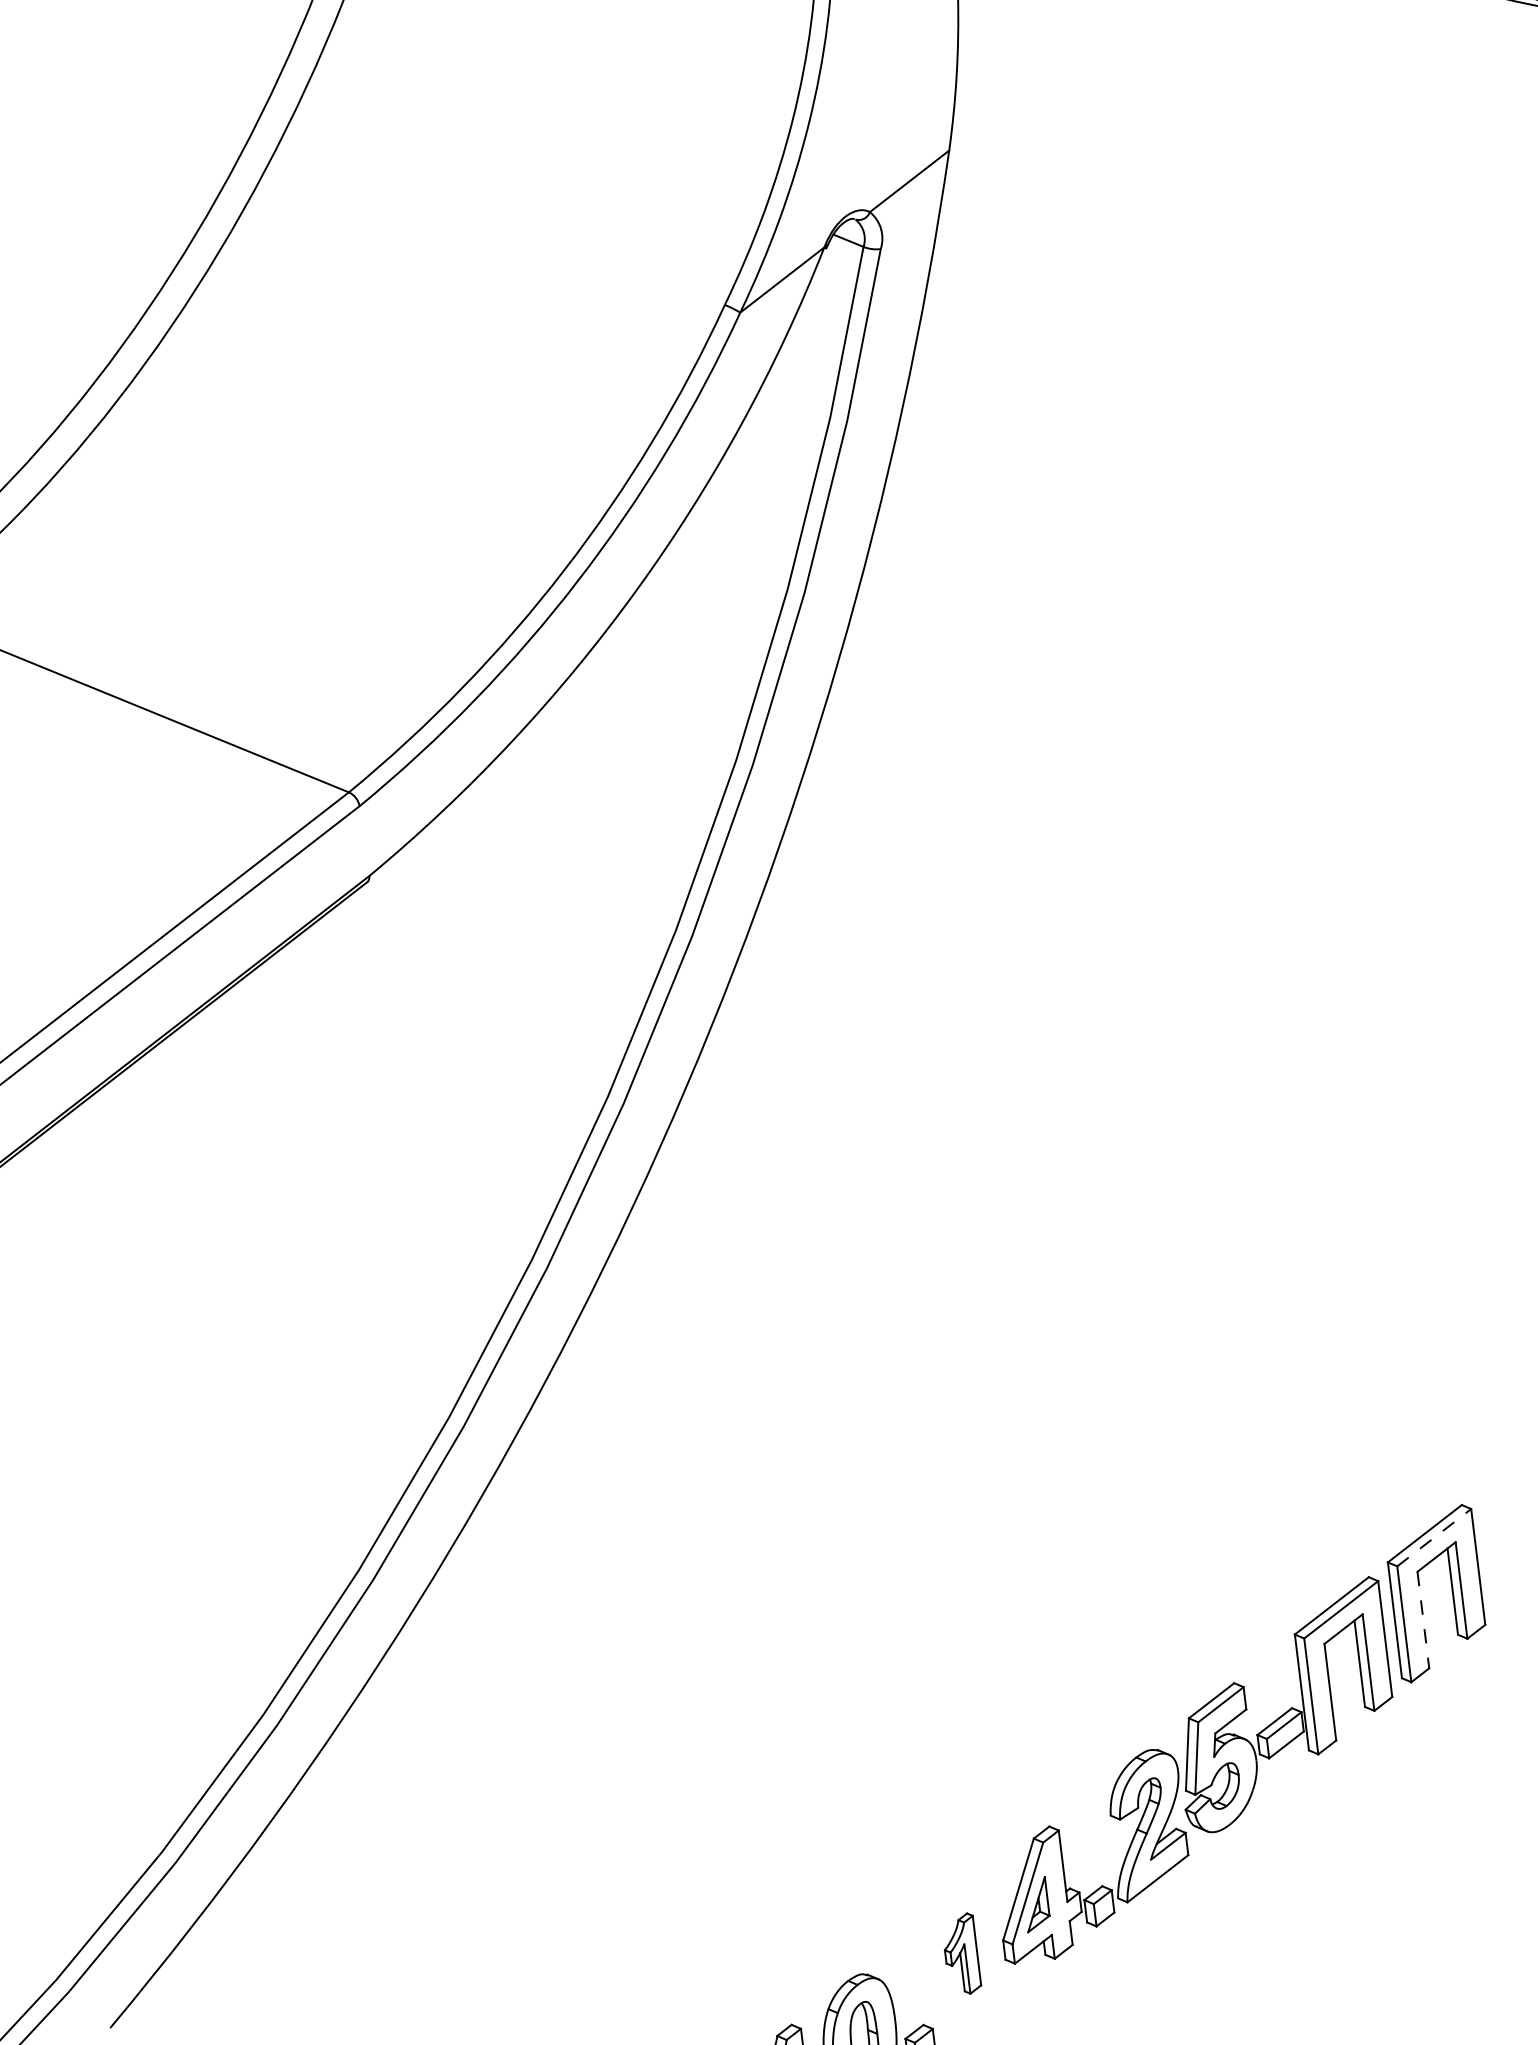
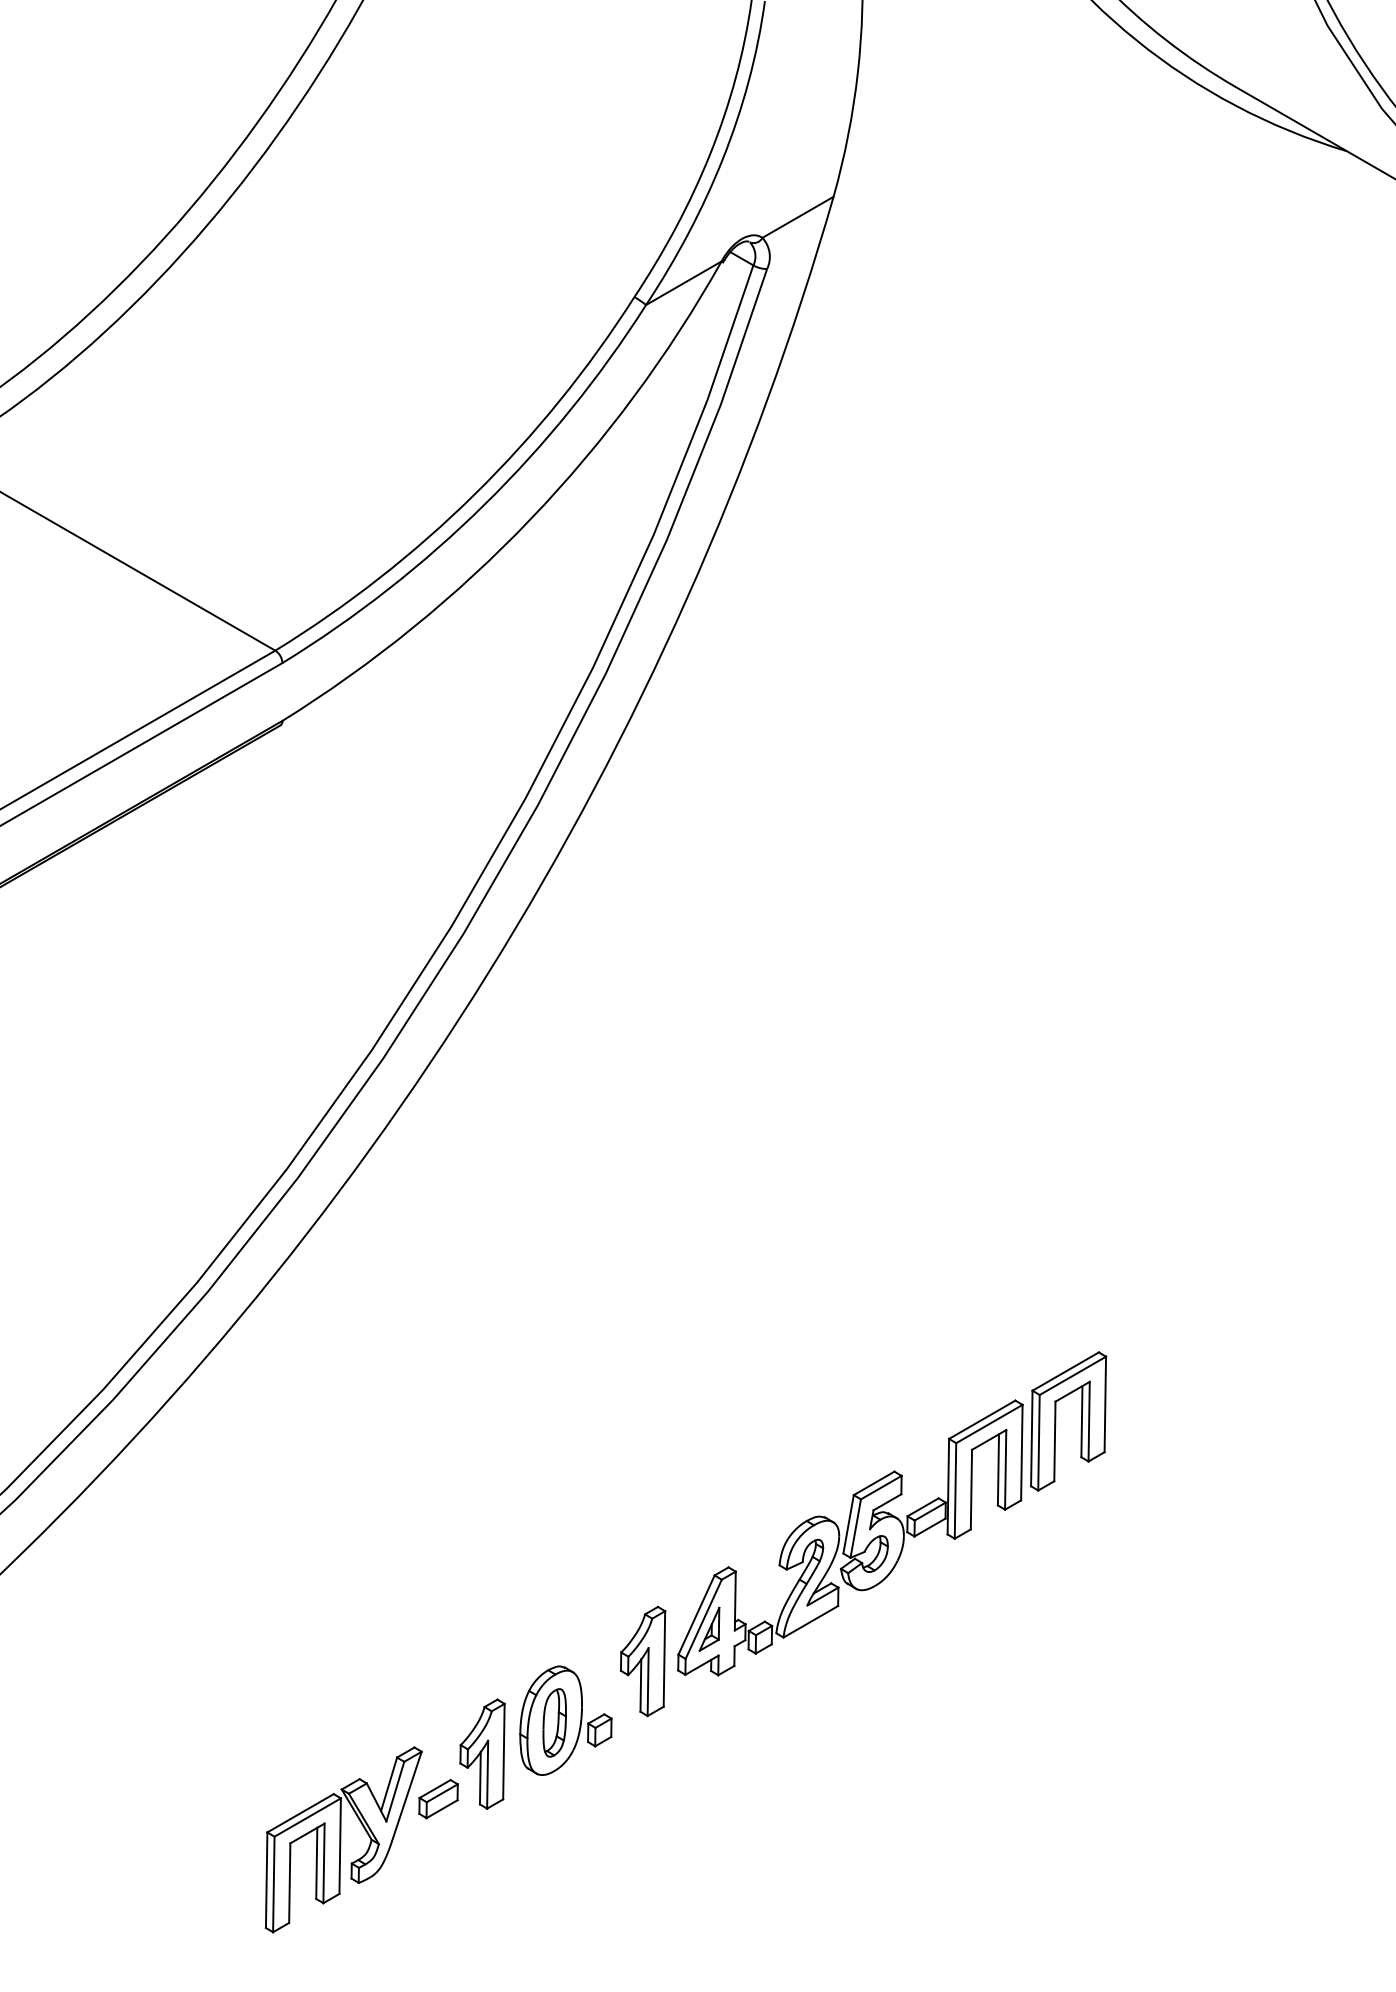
line: (1434, 1537) -> (1073, 1375), dashed -> solid
line: (1422, 1620) -> (1054, 1441), dashed -> solid
part: (962, 1954) -> (643, 1661), size x1.67

